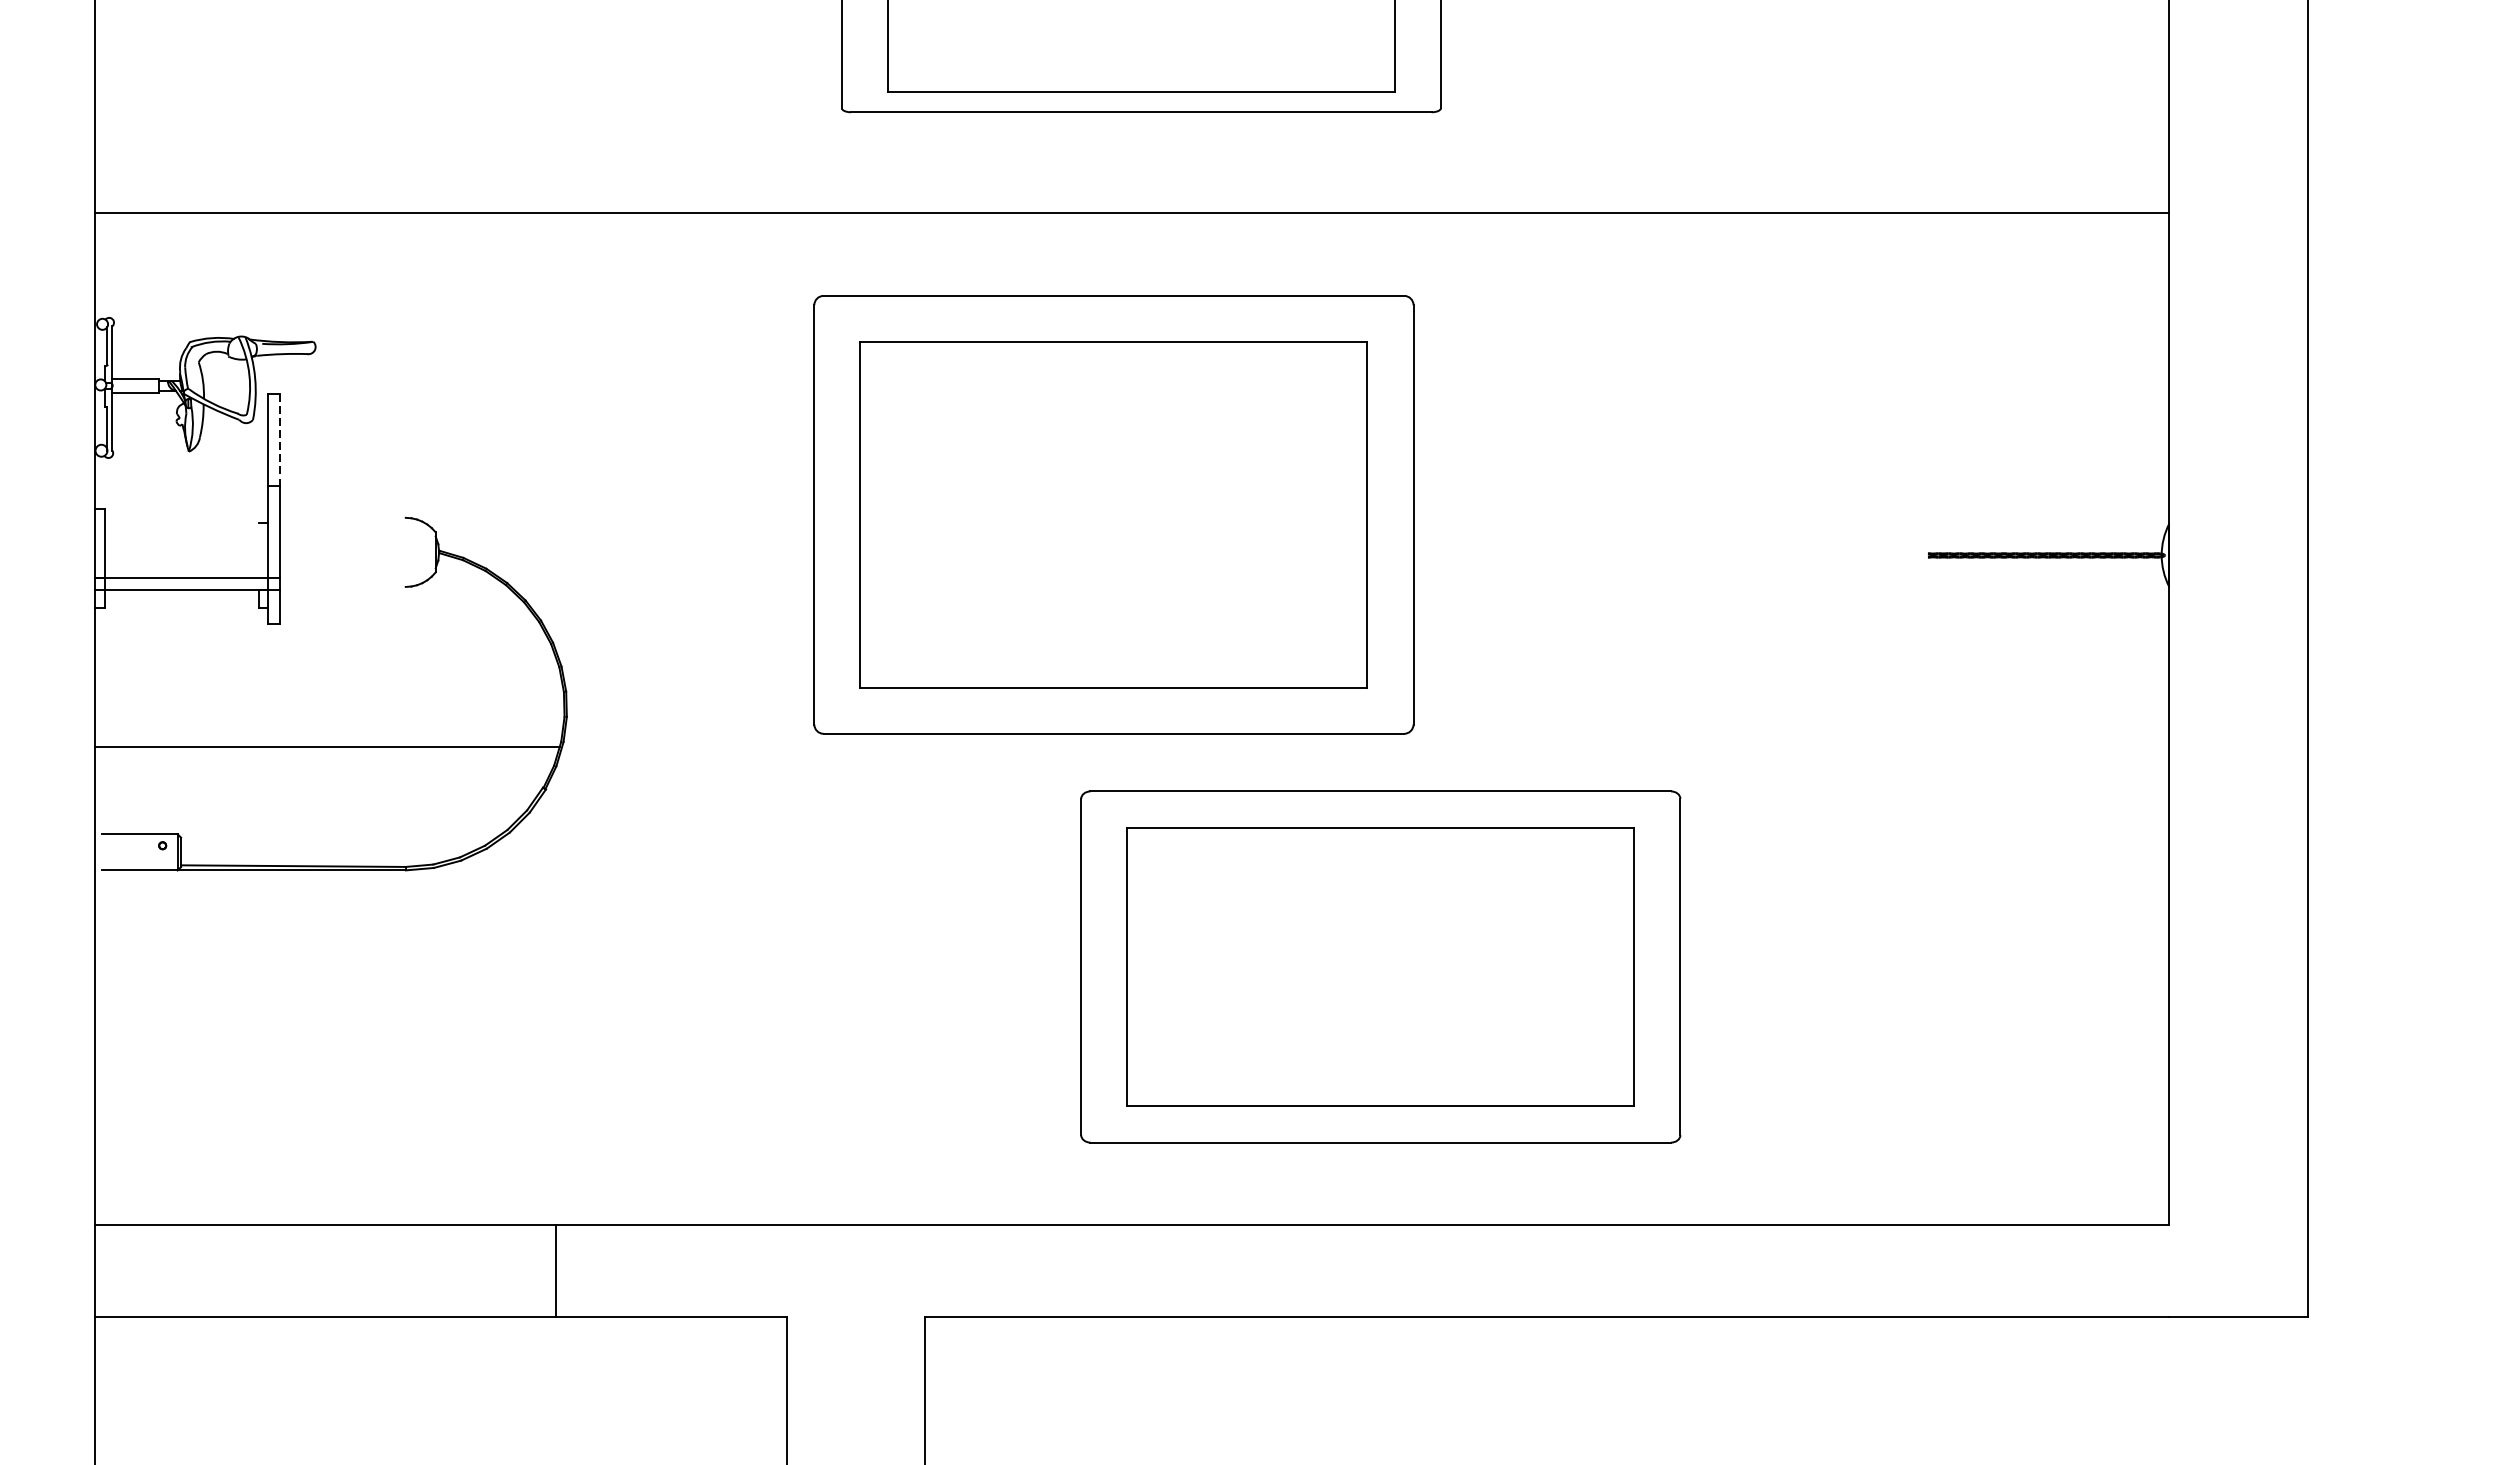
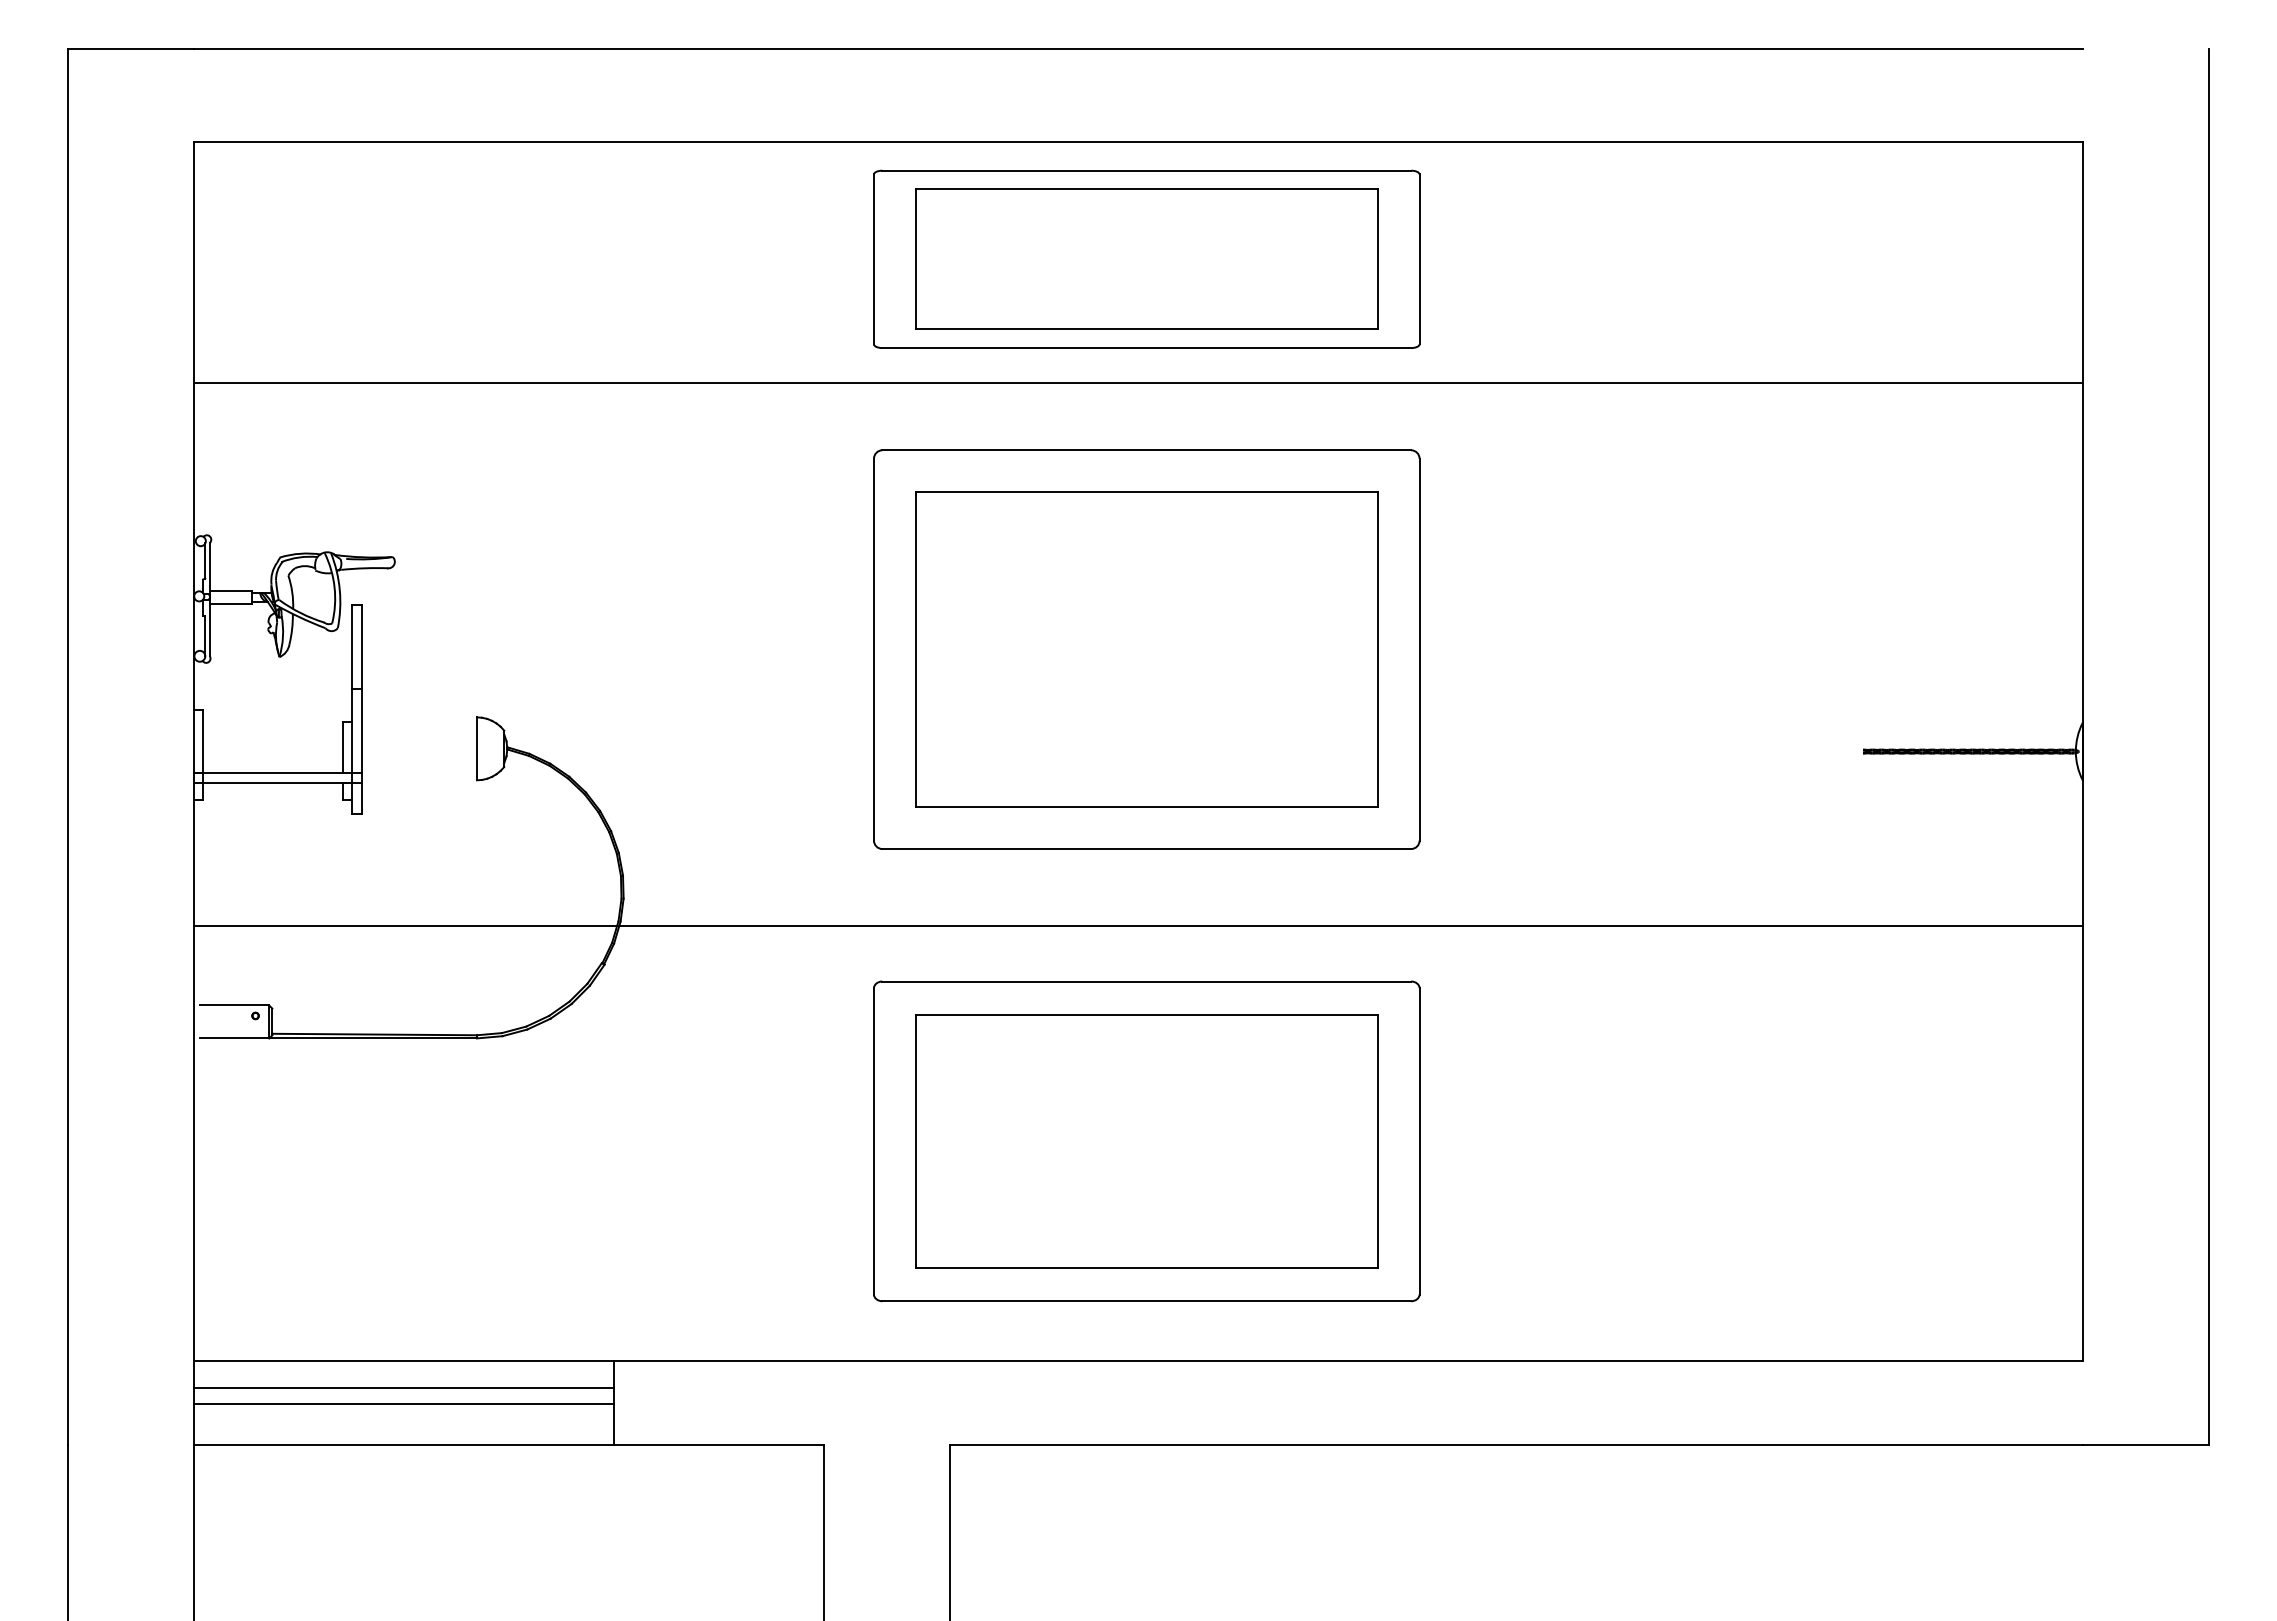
line: (1132, 212) -> (1138, 383), moved
line: (280, 440) -> (362, 646), dashed -> solid
part: (1113, 514) -> (1146, 649), moved
line: (259, 550) -> (343, 747), added
line: (405, 552) -> (476, 748), added
line: (1365, 746) -> (1350, 925), added
part: (1380, 967) -> (1146, 1141), moved
line: (325, 1254) -> (403, 1388), added
line: (325, 1271) -> (403, 1403), added

